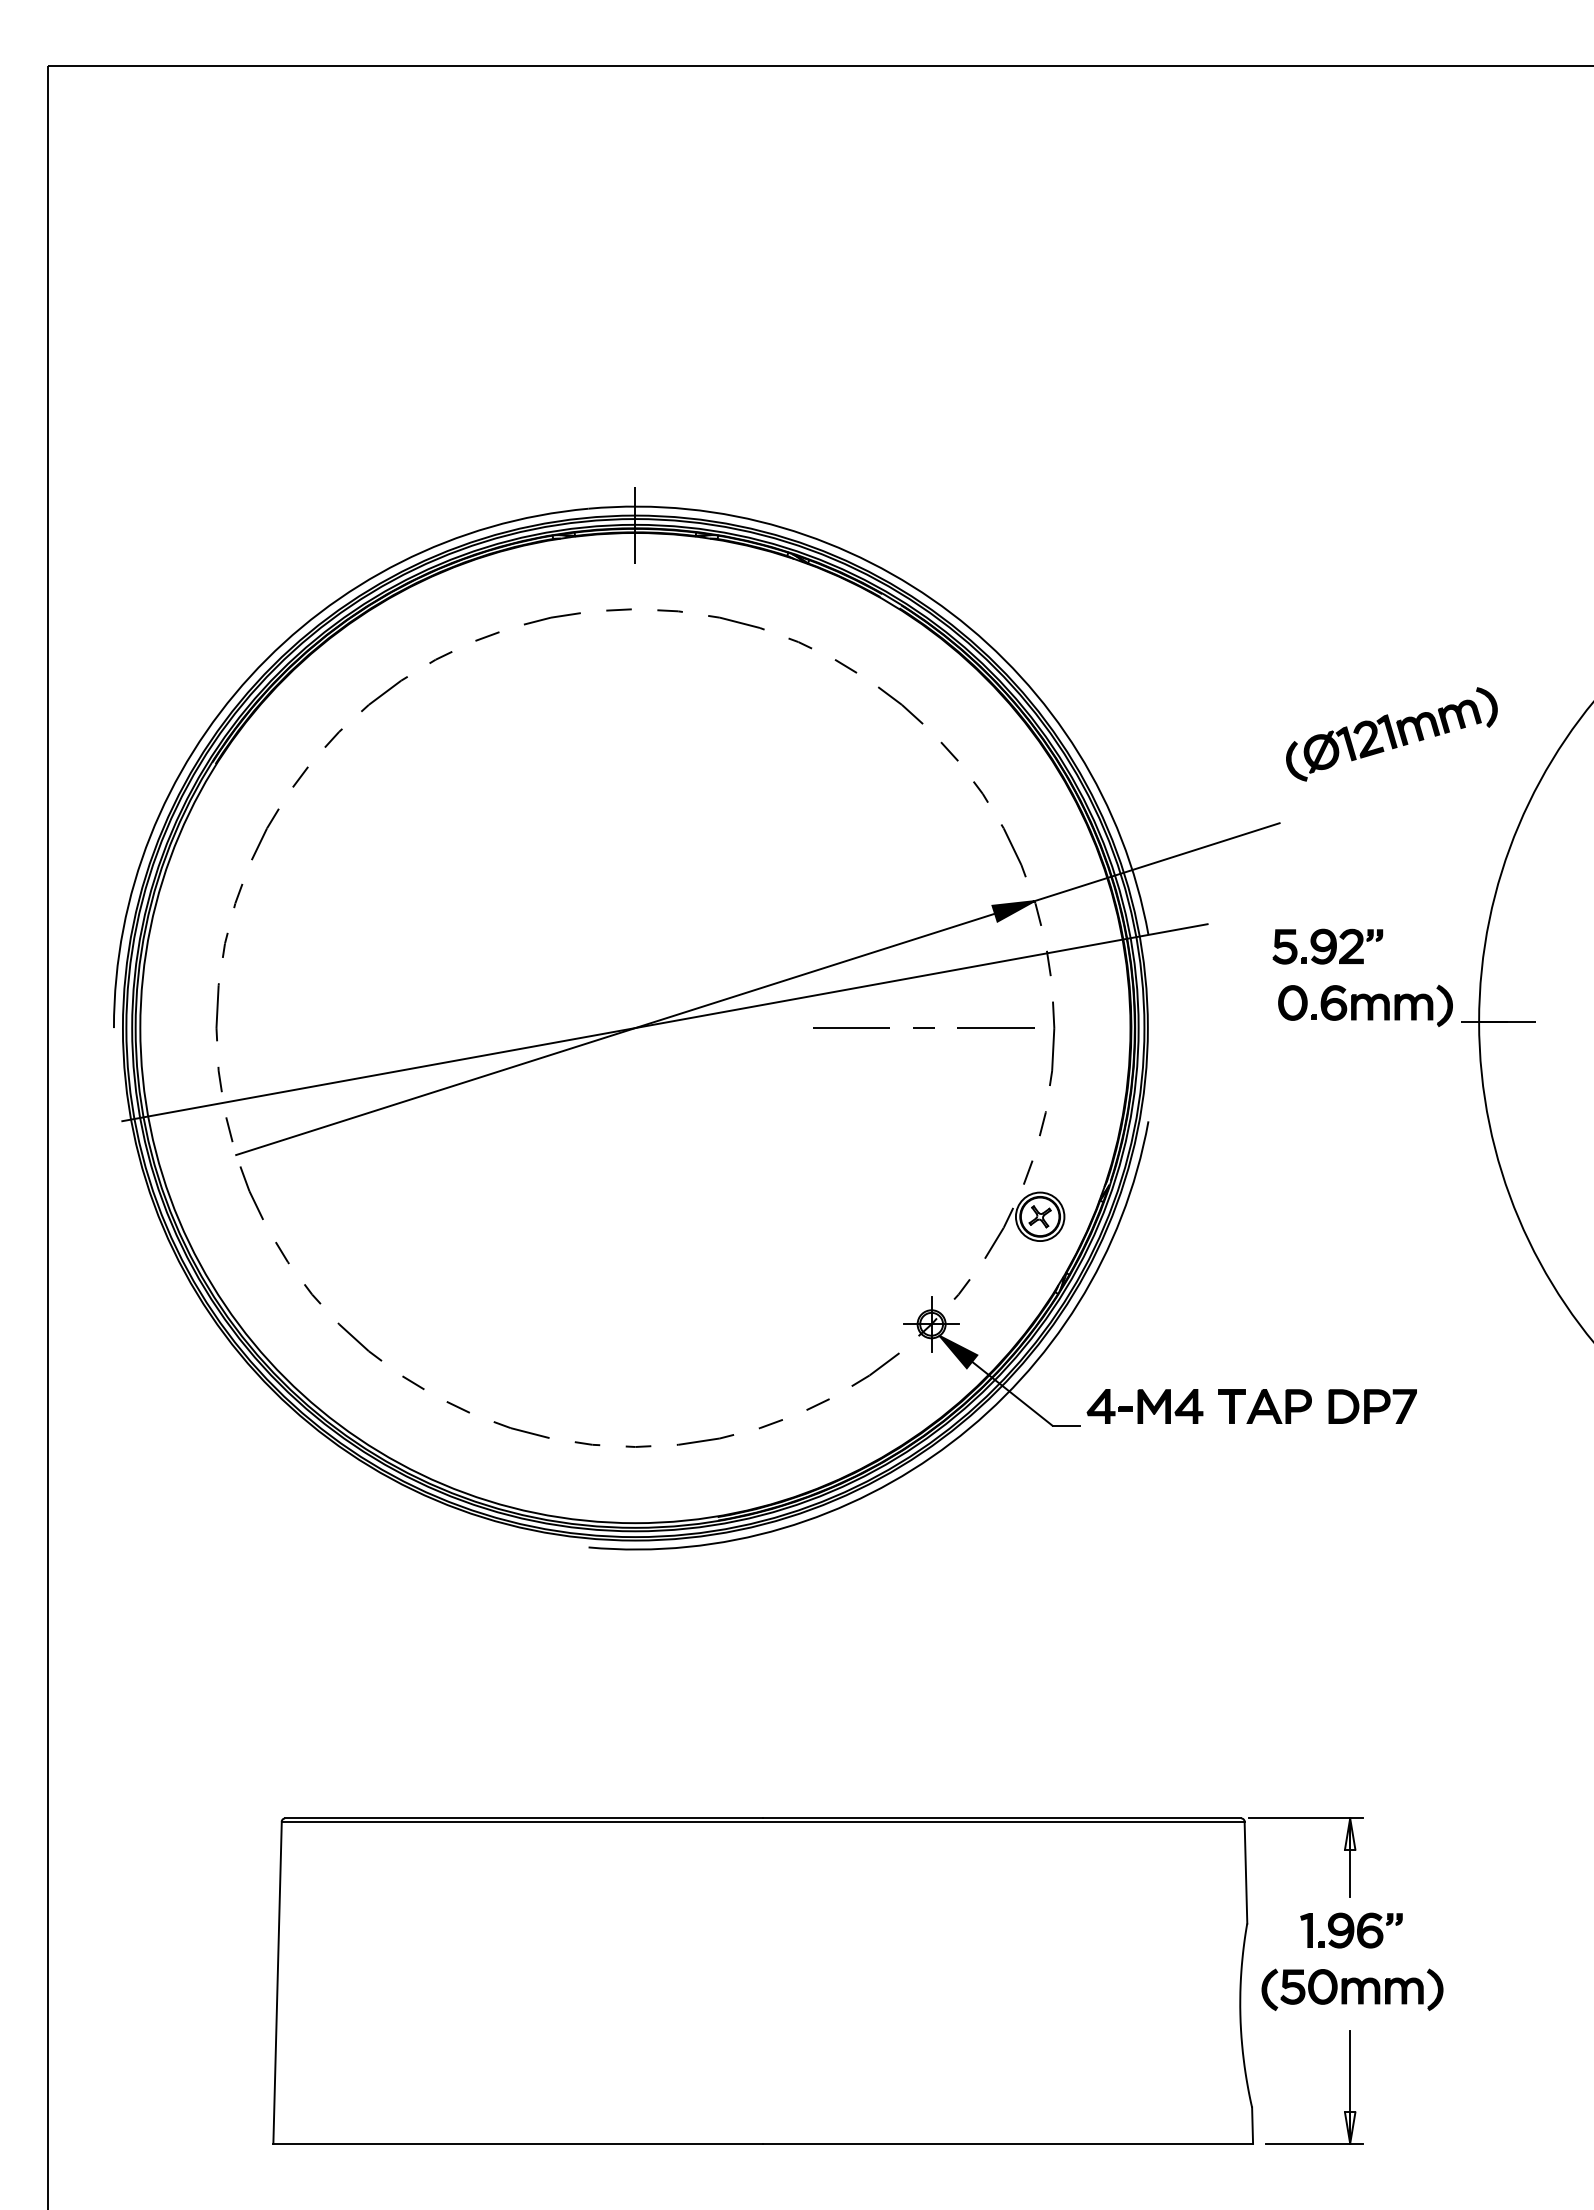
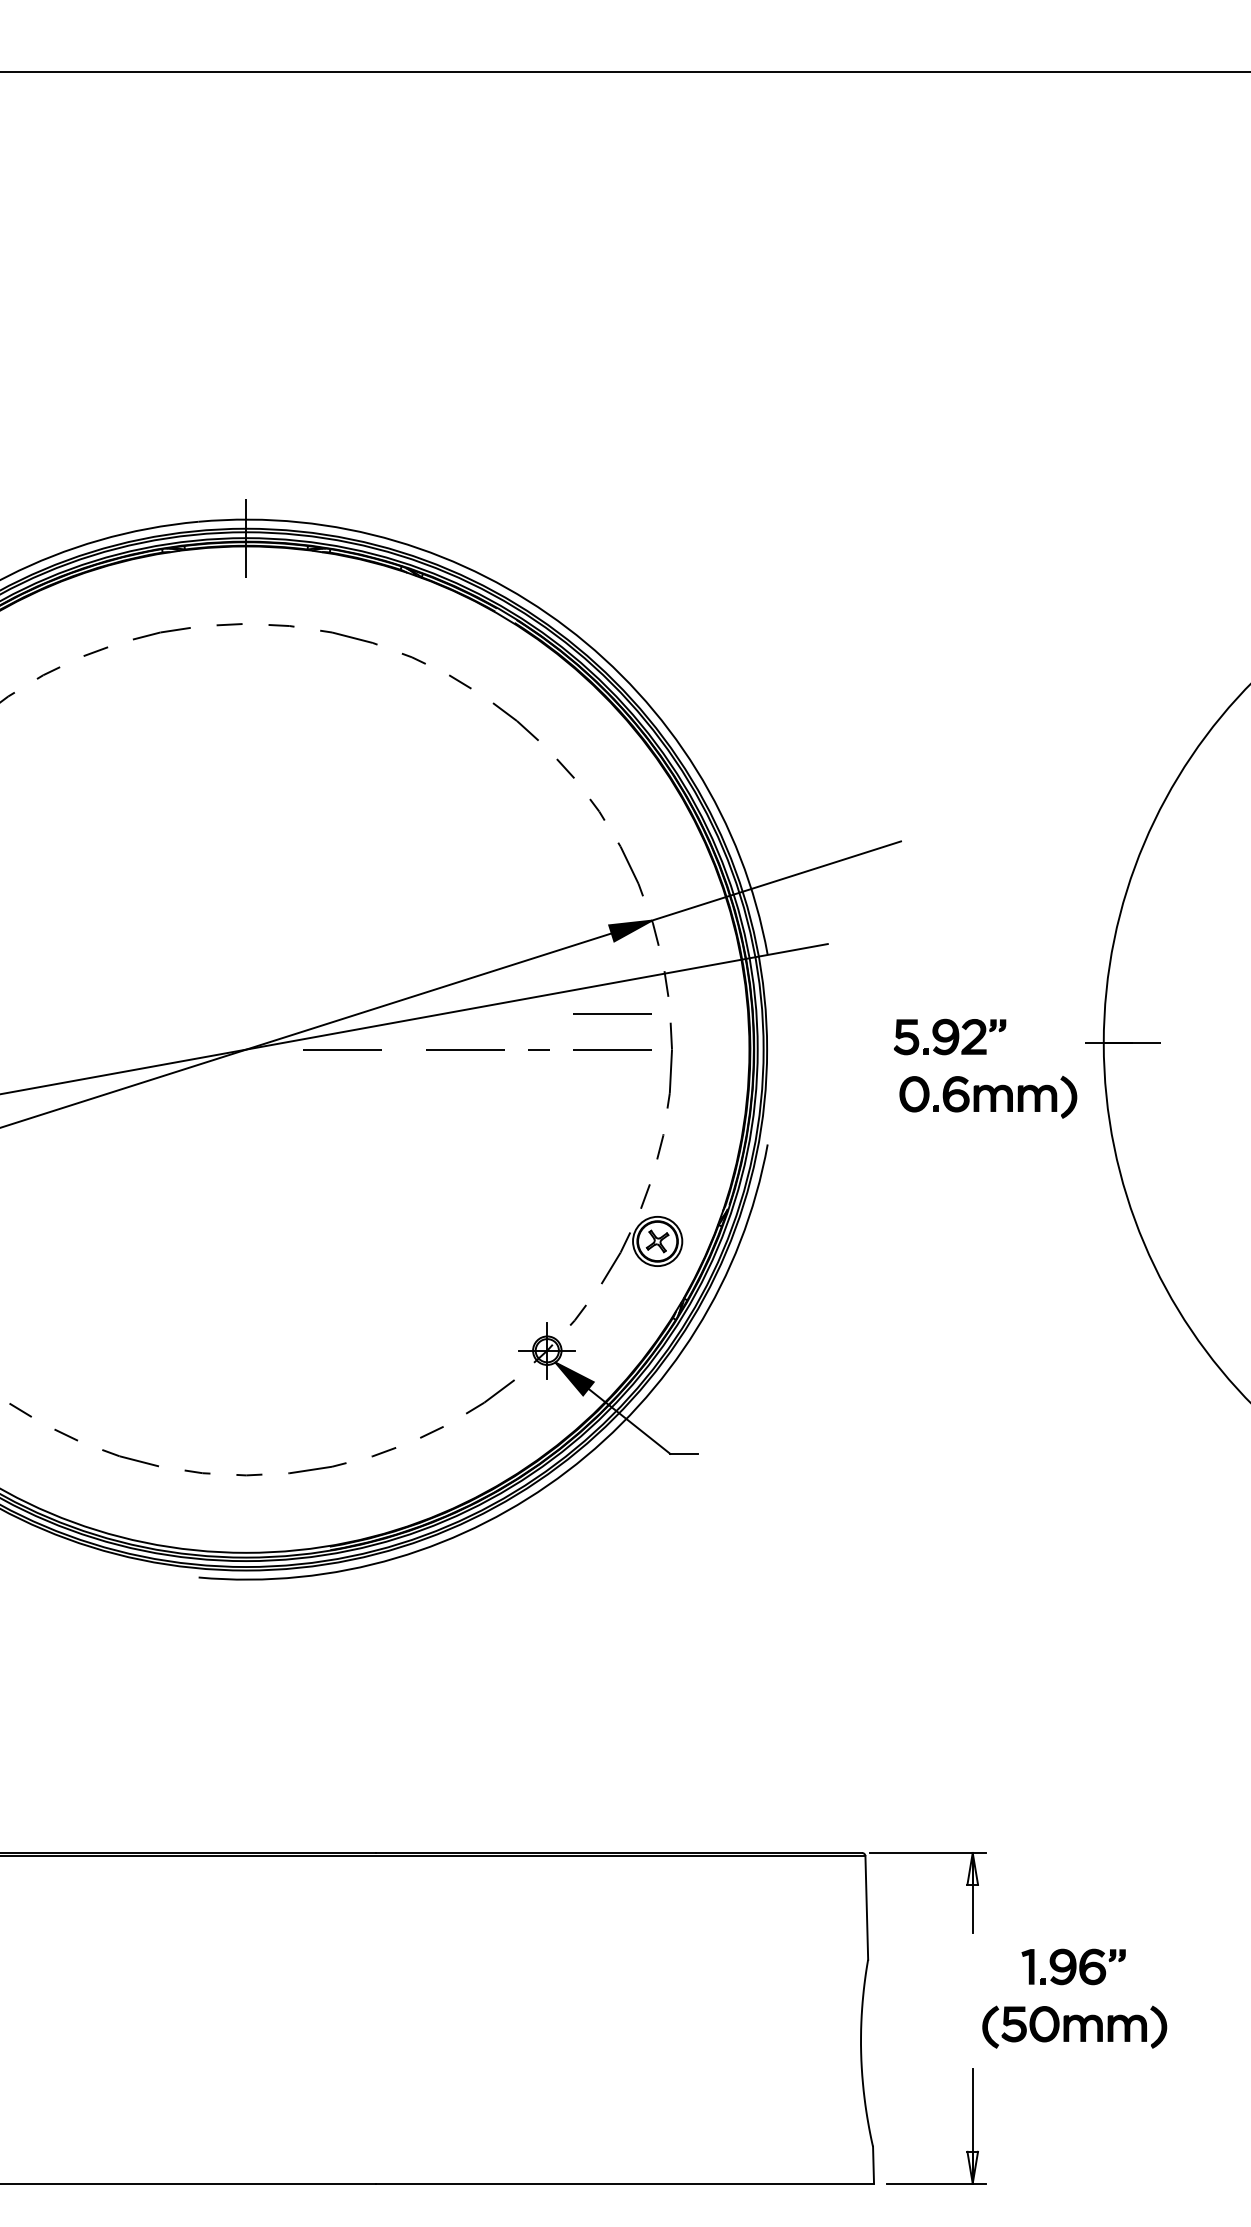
part: (1391, 734) -> (1014, 751), removed
part: (1362, 963) -> (985, 1054), moved
line: (995, 992) -> (612, 1013), added
line: (730, 1027) -> (342, 1049), added
part: (1251, 1406) -> (872, 1434), removed
part: (1345, 1947) -> (1067, 1984), moved

